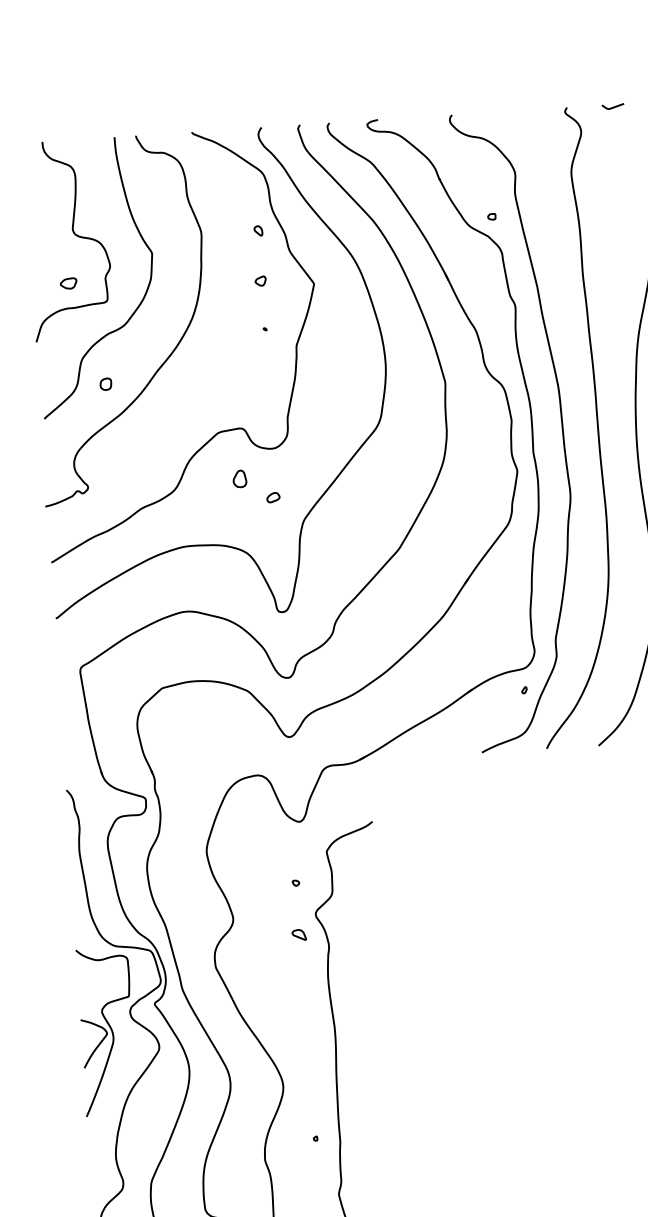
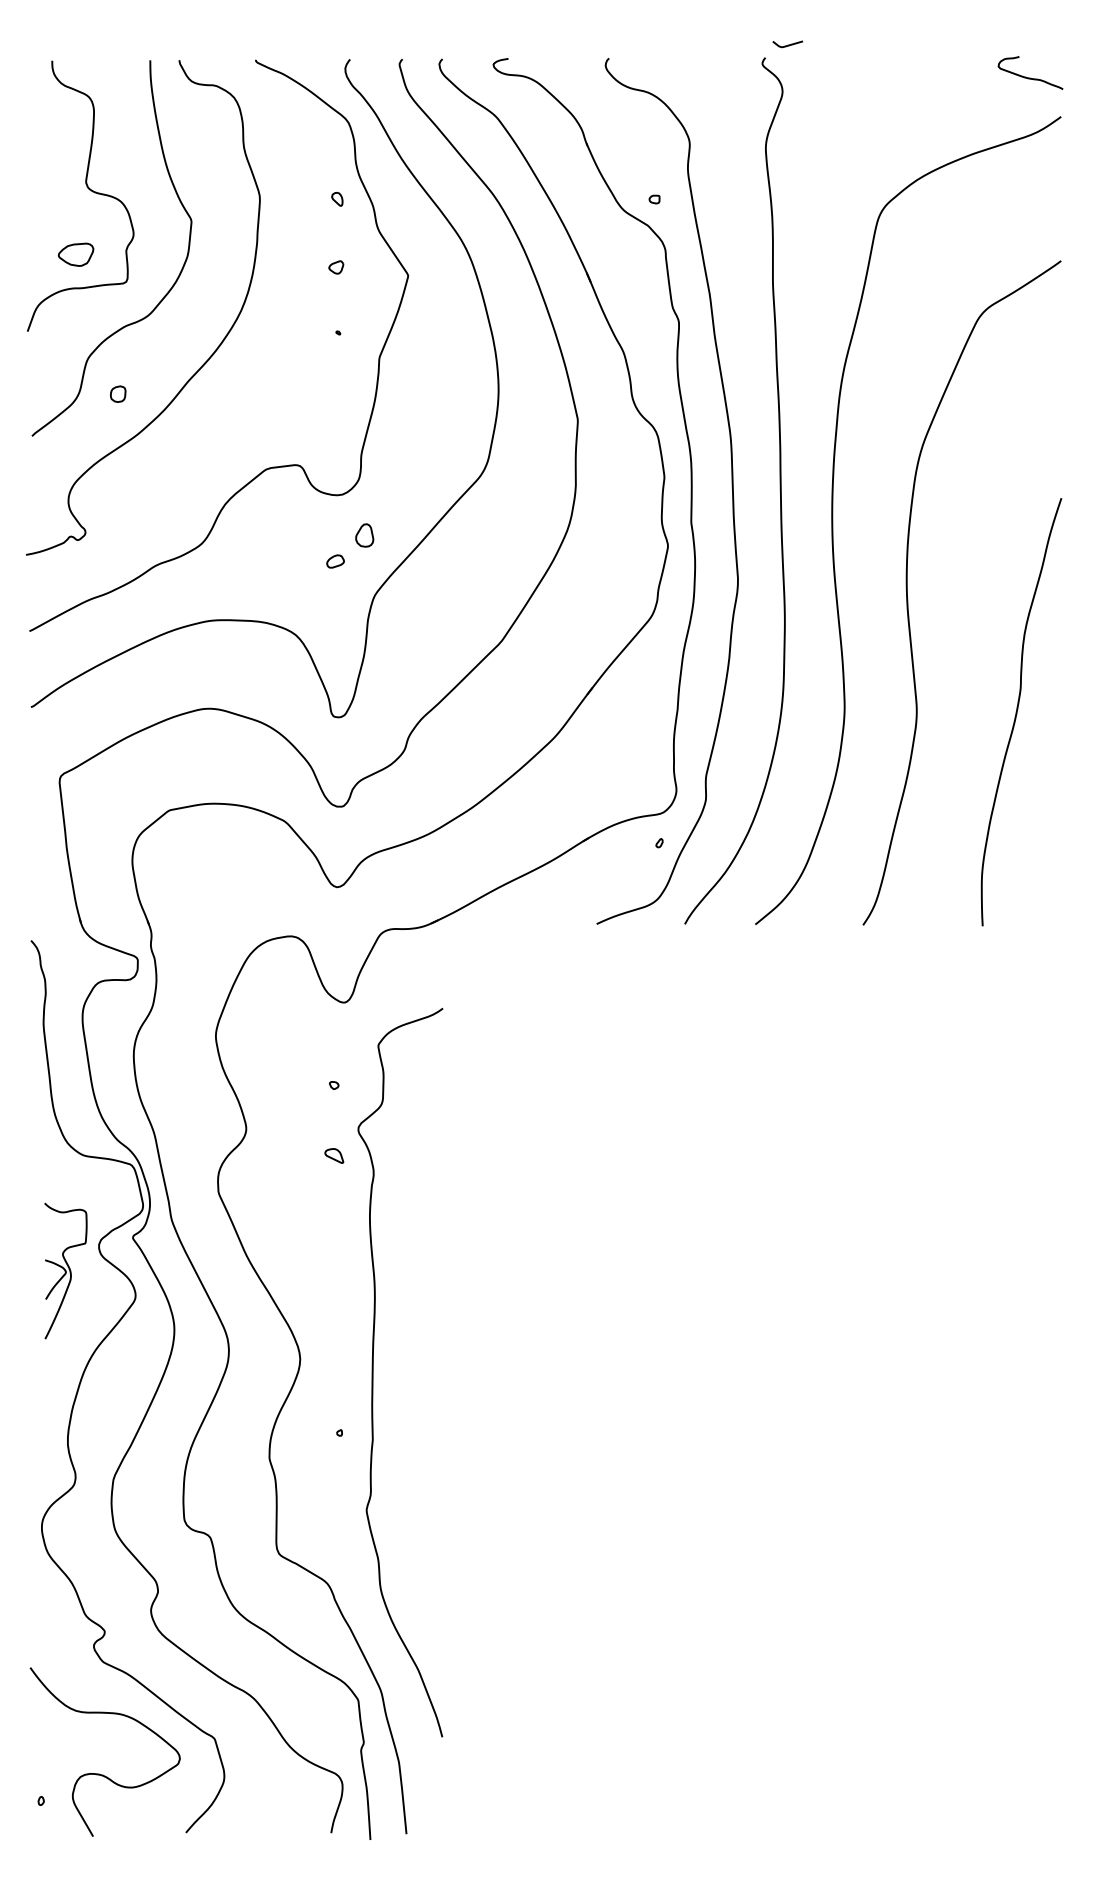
curve: (612, 106) -> (787, 44), moved
part: (68, 283) -> (75, 254), size x1.6
part: (239, 478) -> (364, 535), moved
part: (106, 1031) -> (65, 1270), size x0.6

